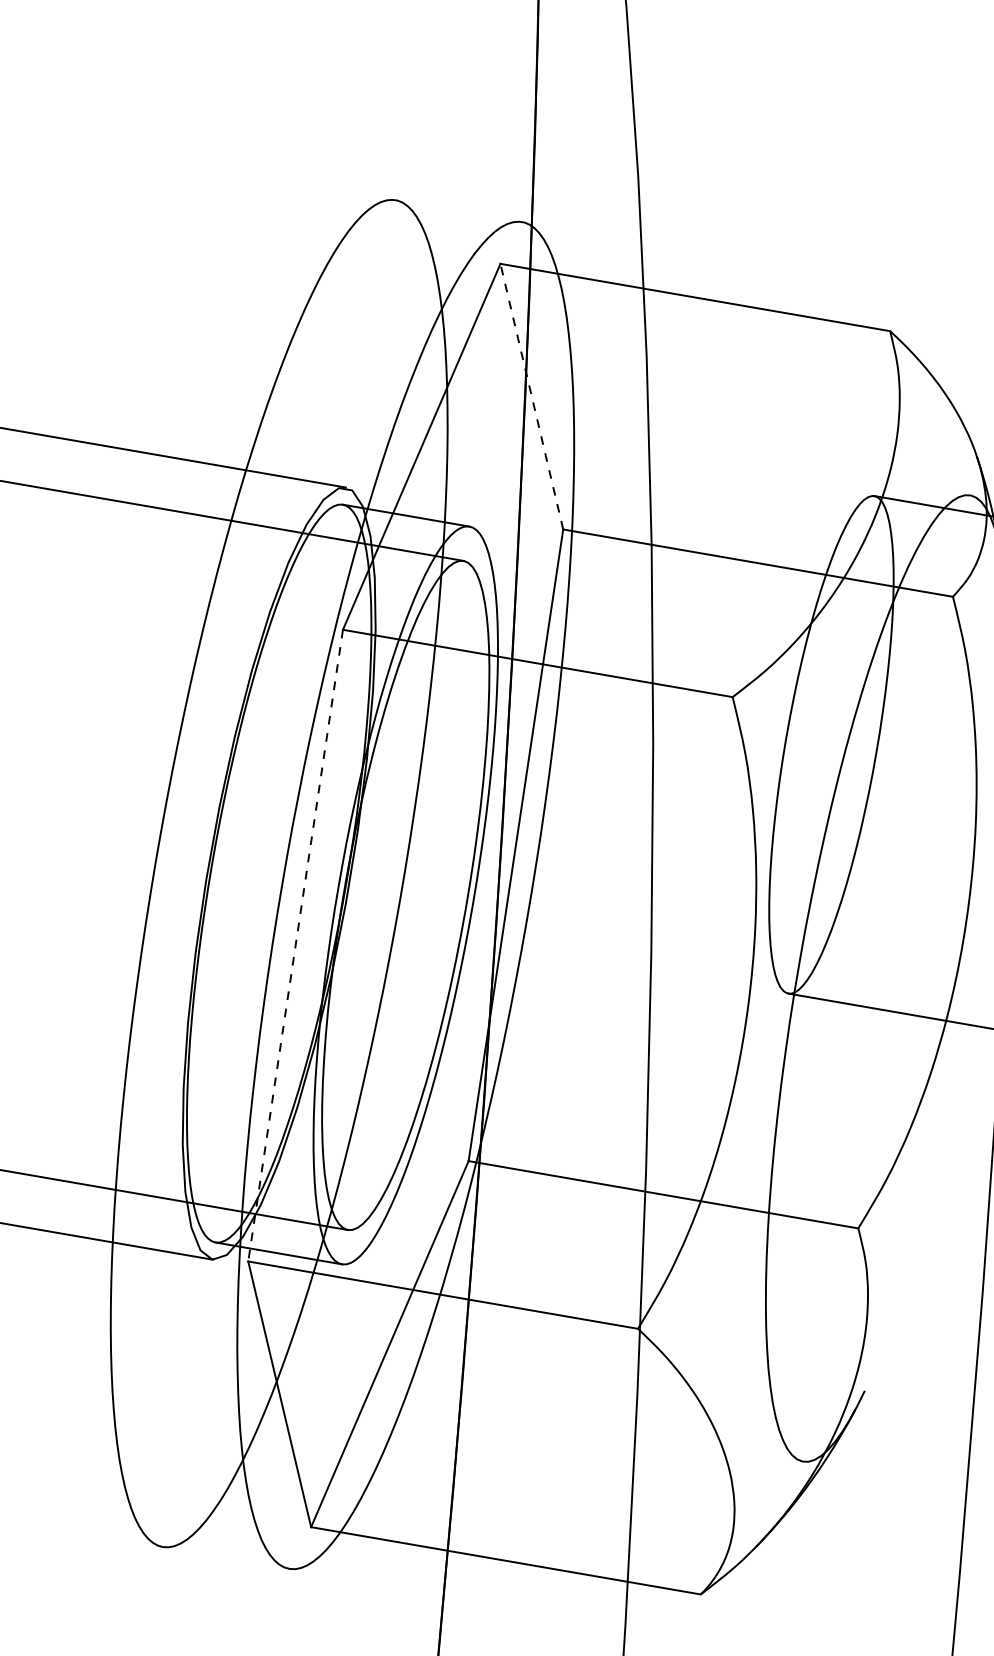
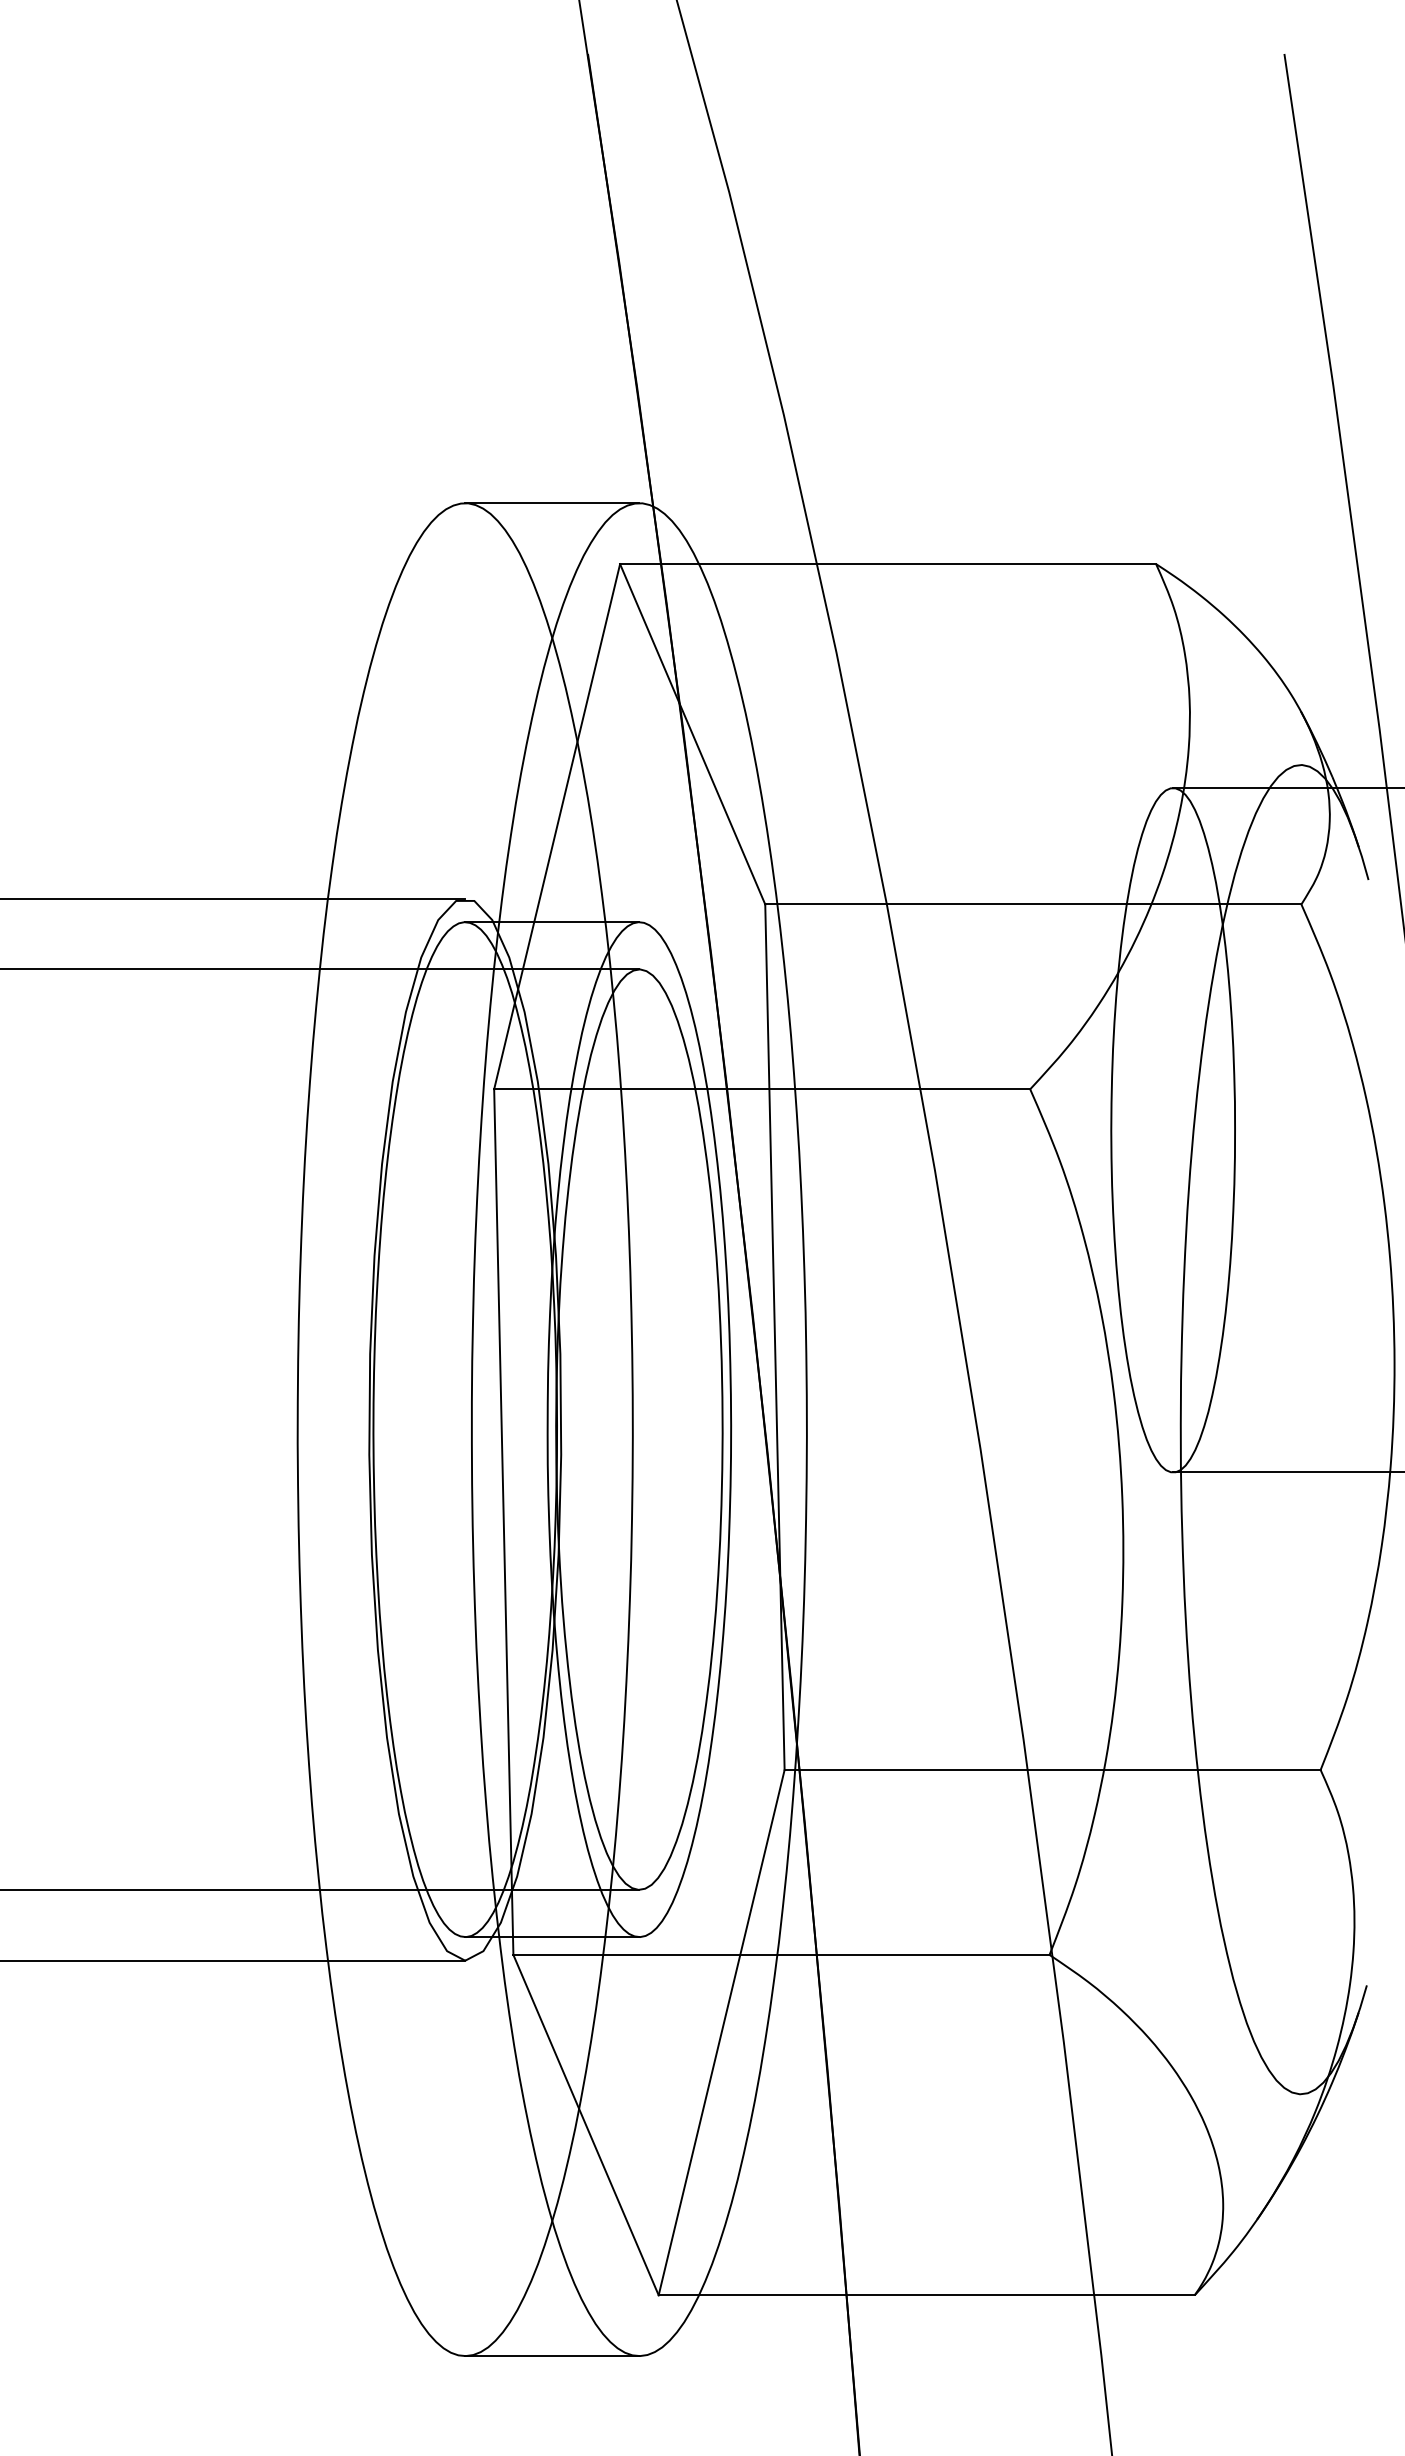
line: (458, 211) -> (552, 503), added
line: (531, 396) -> (692, 733), dashed -> solid
line: (295, 945) -> (503, 1522), dashed -> solid
line: (226, 1558) -> (552, 2356), added

